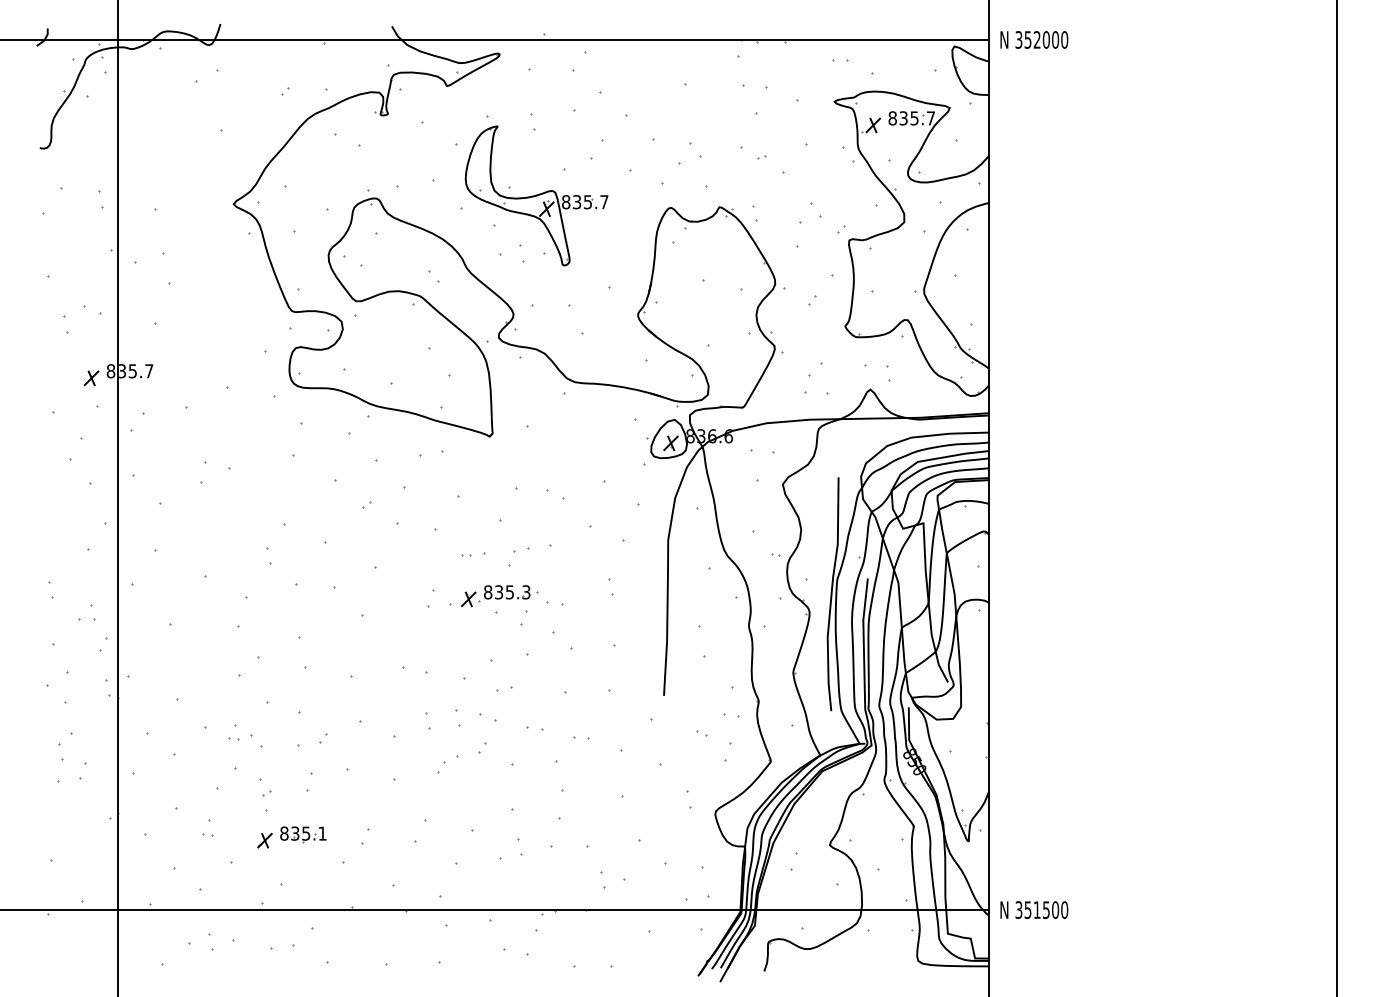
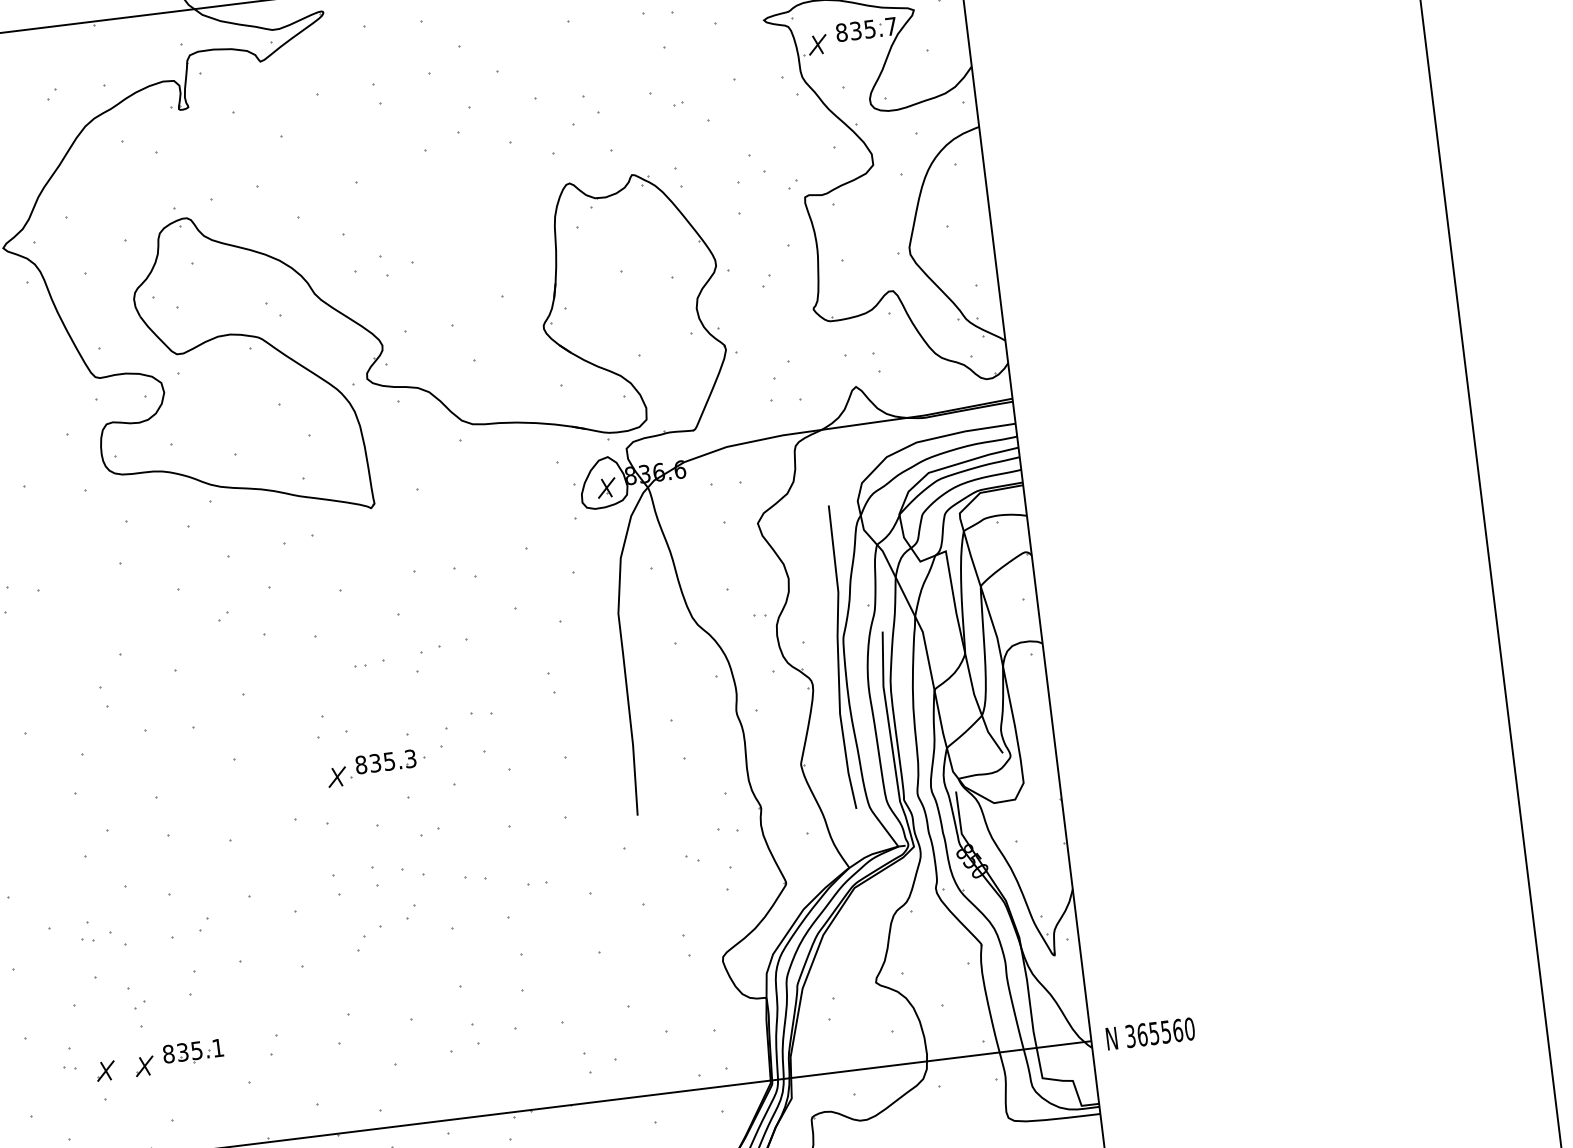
part: (536, 195) -> (393, 188), removed
part: (499, 596) -> (376, 768), moved
part: (234, 840) -> (105, 1070), added
text: (1041, 910) -> (1159, 1033), 351500 -> 365560

